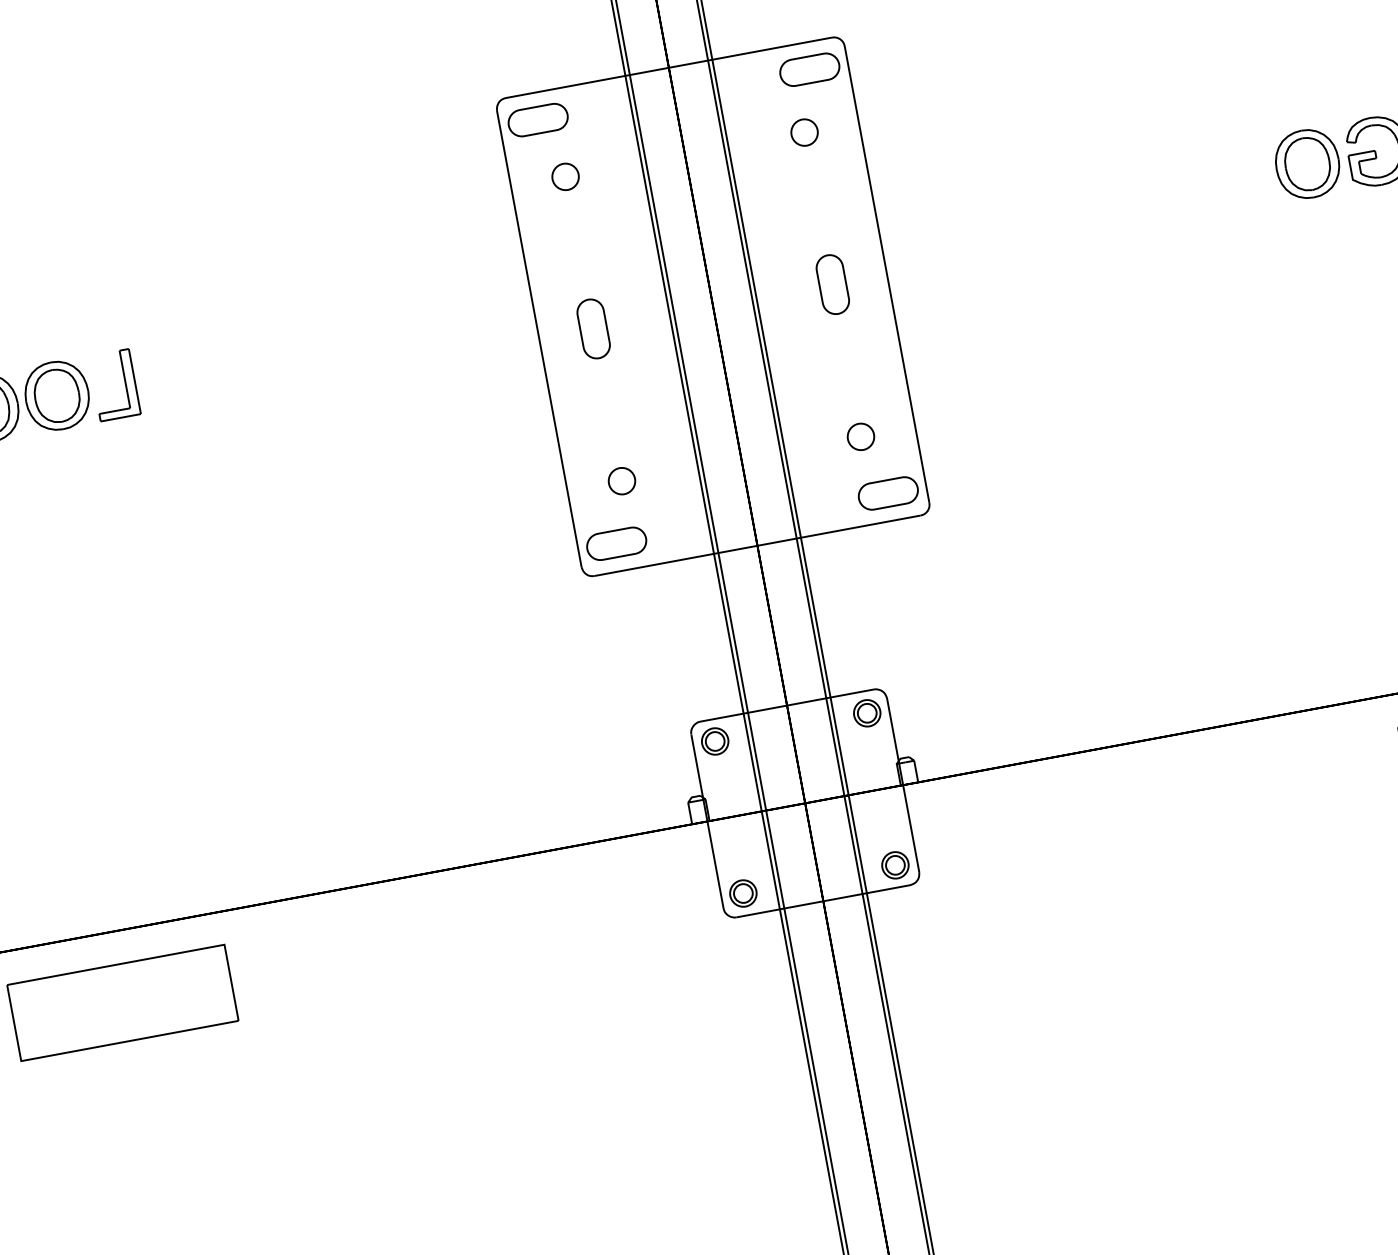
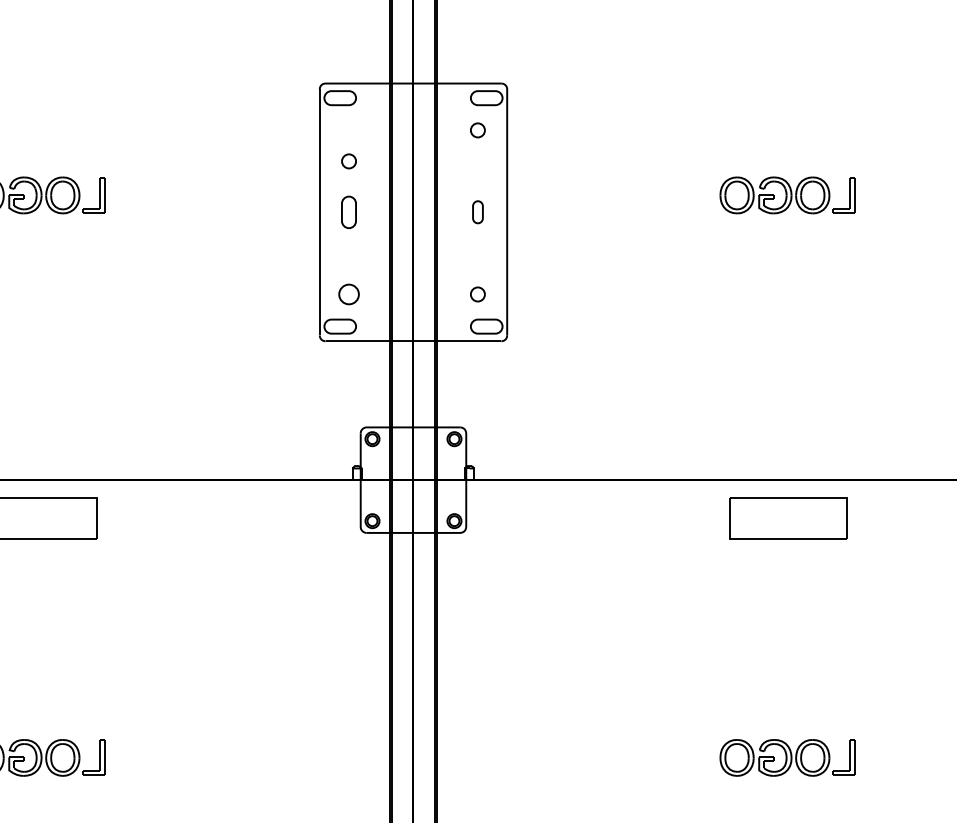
circle: (564, 177) -> (348, 161), moved
part: (831, 283) -> (477, 211), size x0.7
circle: (620, 481) -> (348, 294), size x1.4

